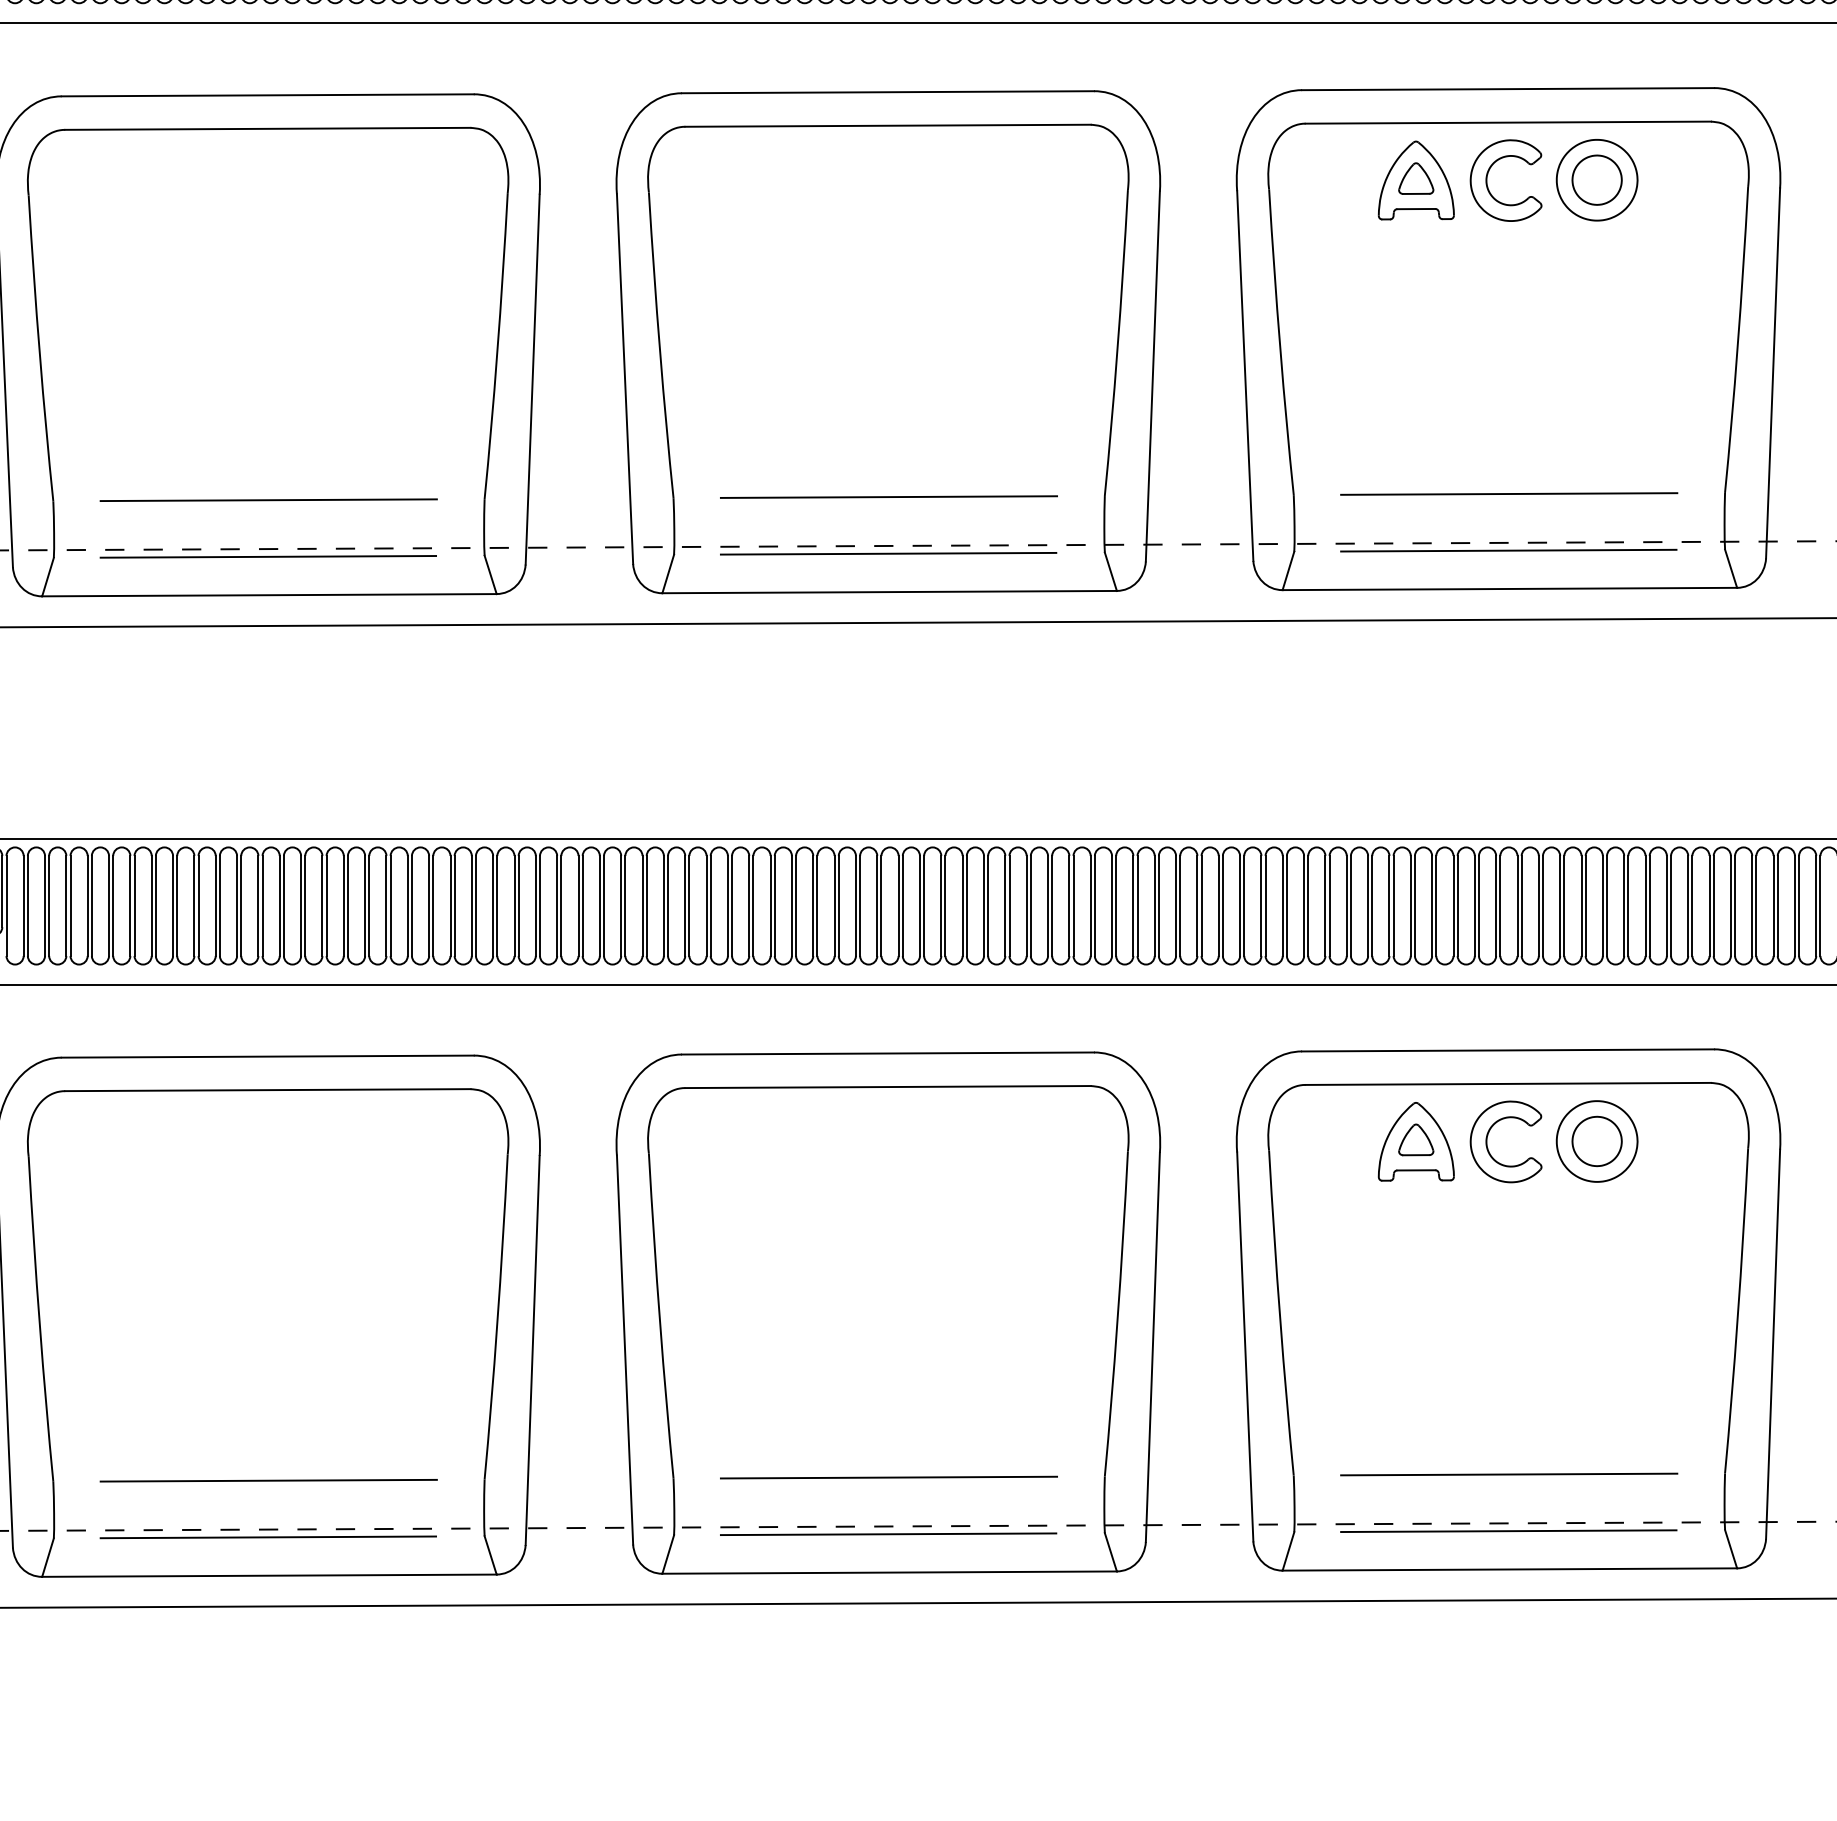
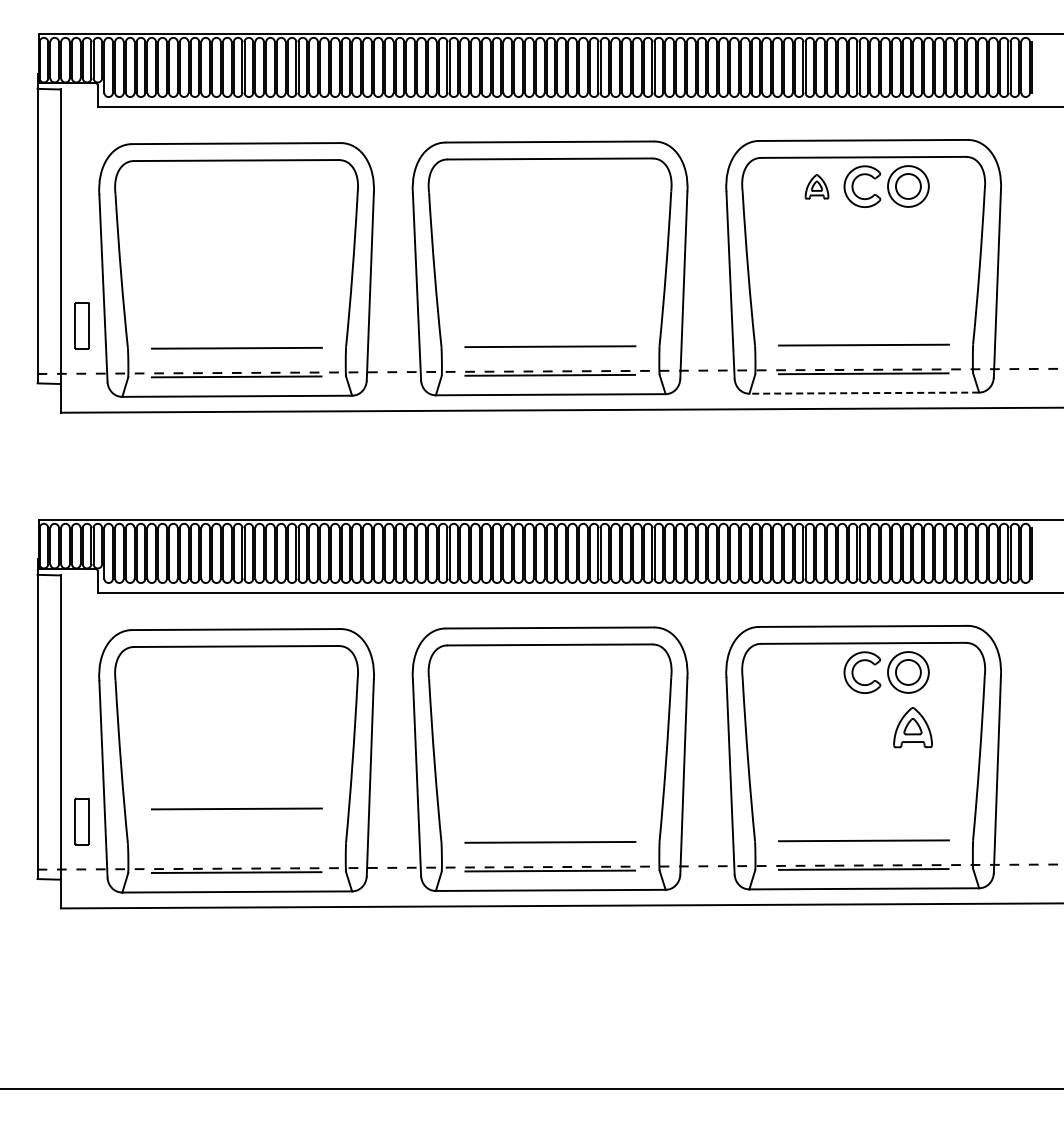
part: (1415, 180) -> (816, 186), size x0.6
line: (1510, 589) -> (864, 393), solid -> dashed
part: (1415, 1141) -> (912, 727), moved
line: (267, 1479) -> (236, 808), moved

